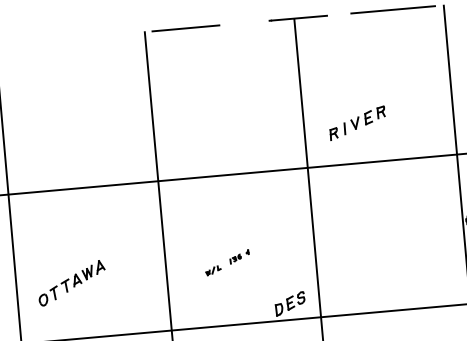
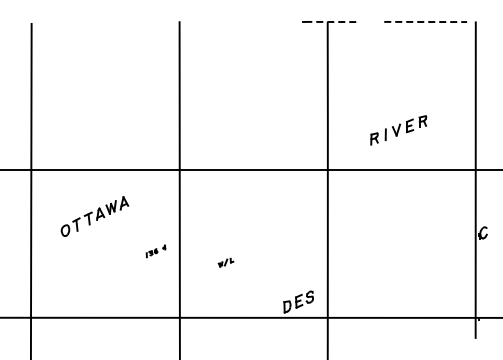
line: (394, 10) -> (426, 22), solid -> dashed
line: (300, 18) -> (333, 22), solid -> dashed
line: (186, 28) -> (220, 22), removed
part: (357, 123) -> (398, 130), moved
part: (239, 257) -> (155, 251), moved
part: (71, 283) -> (94, 216), moved

